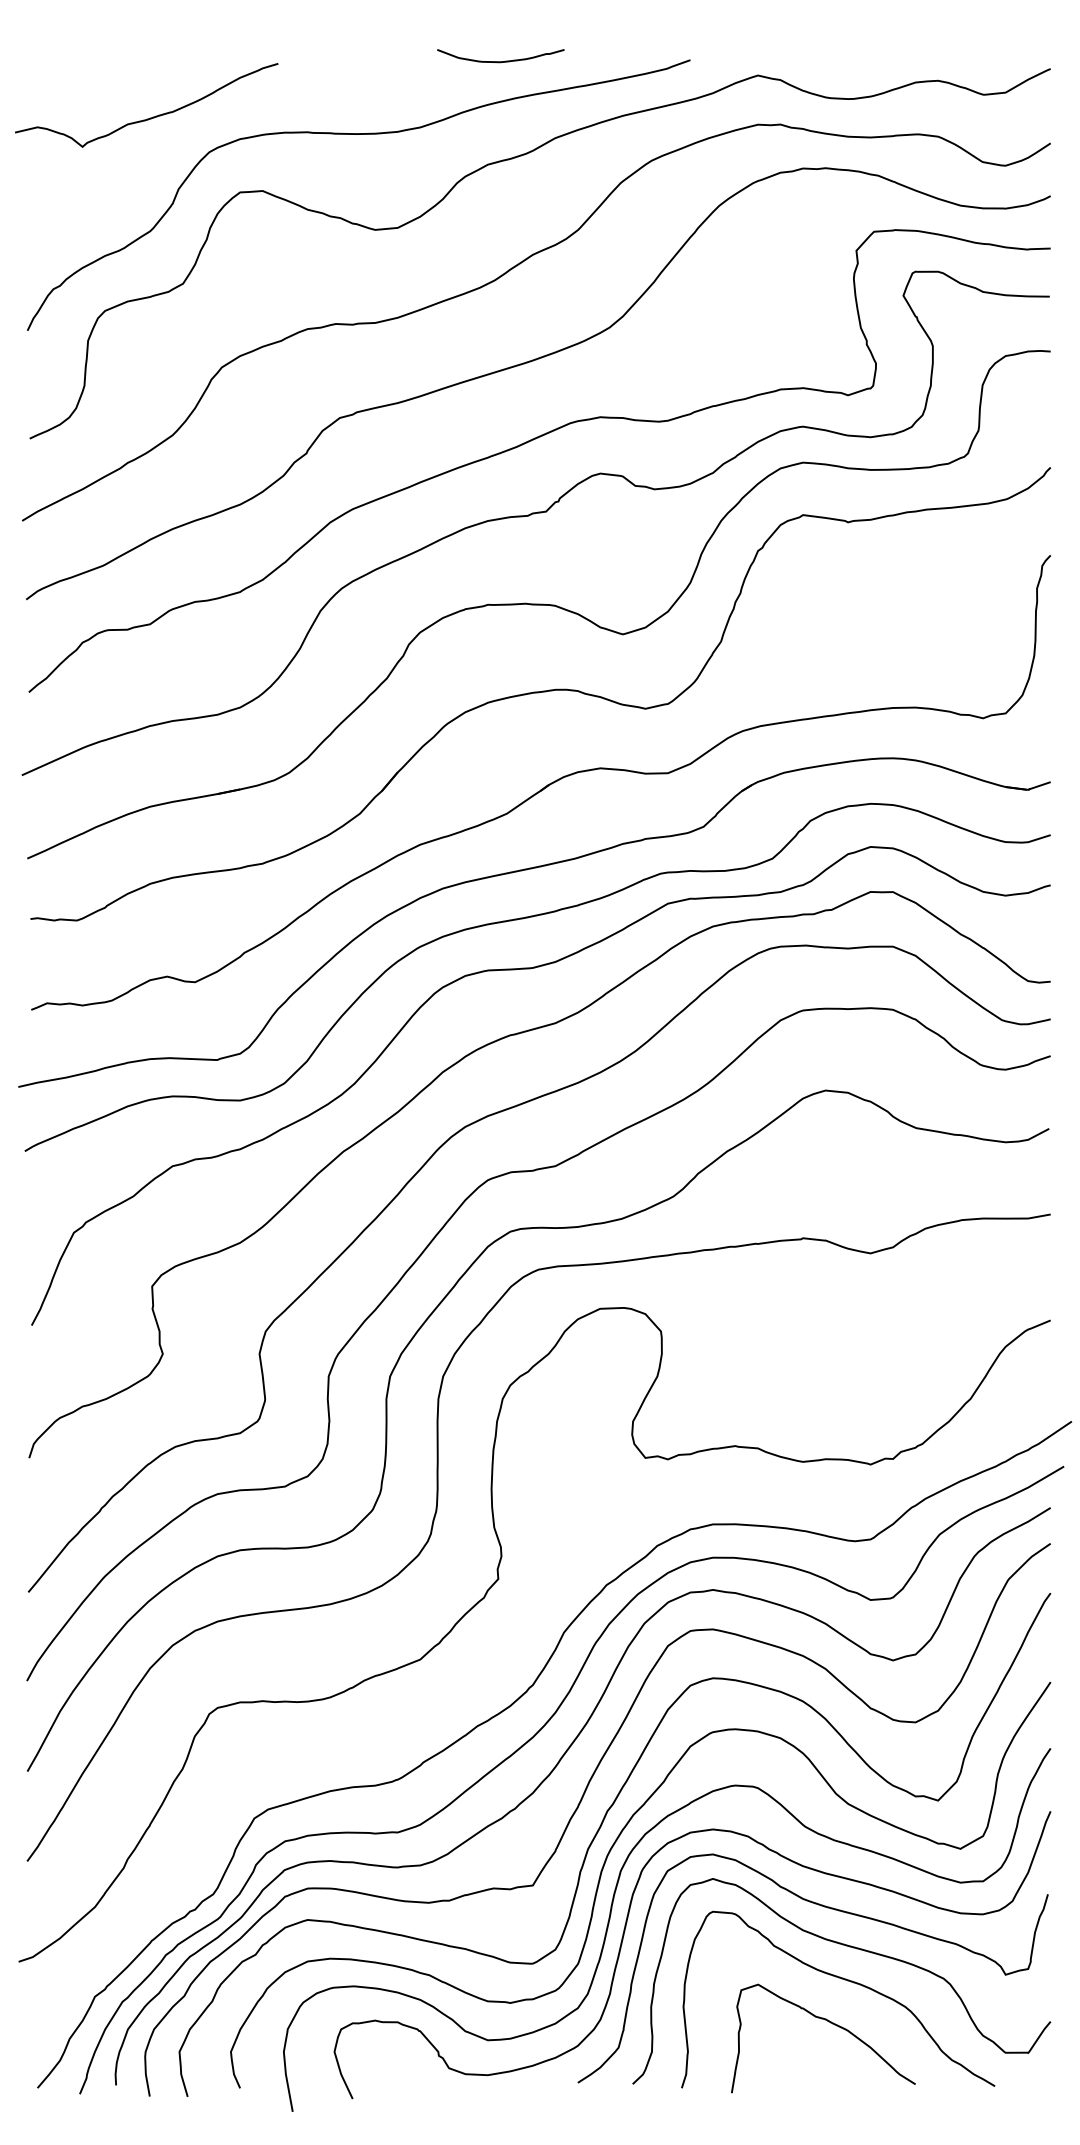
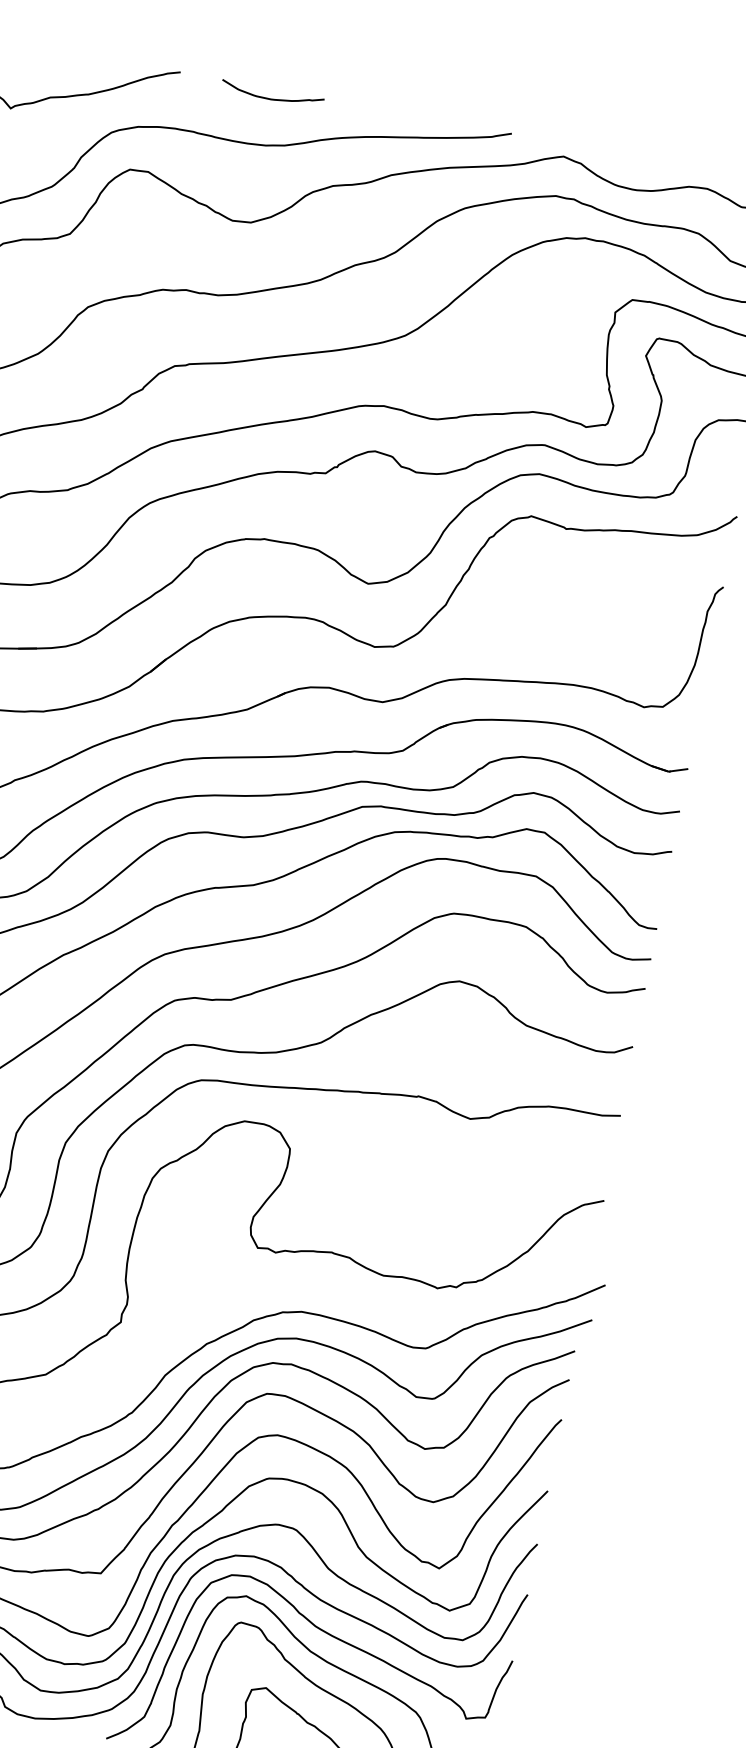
curve: (500, 61) -> (271, 98), moved

